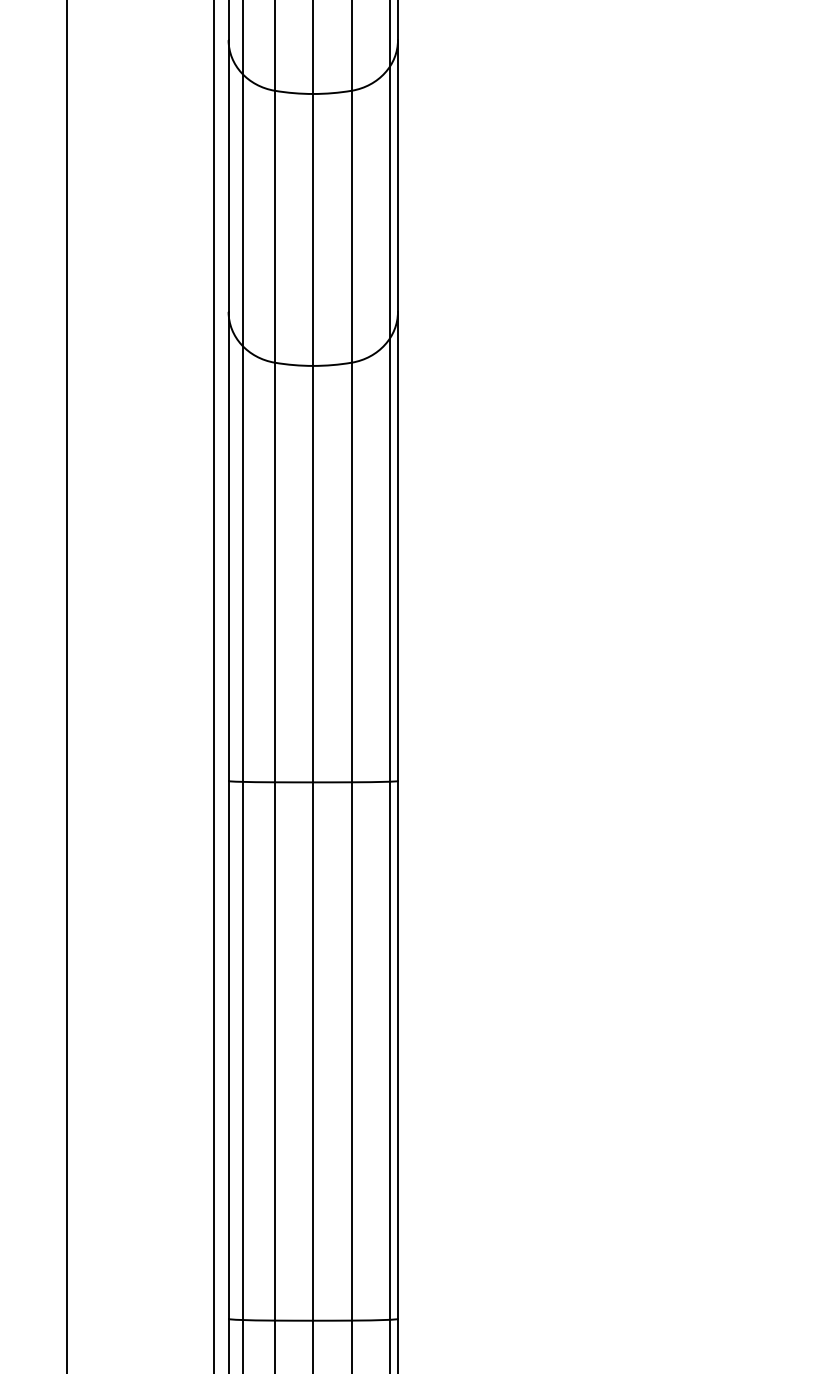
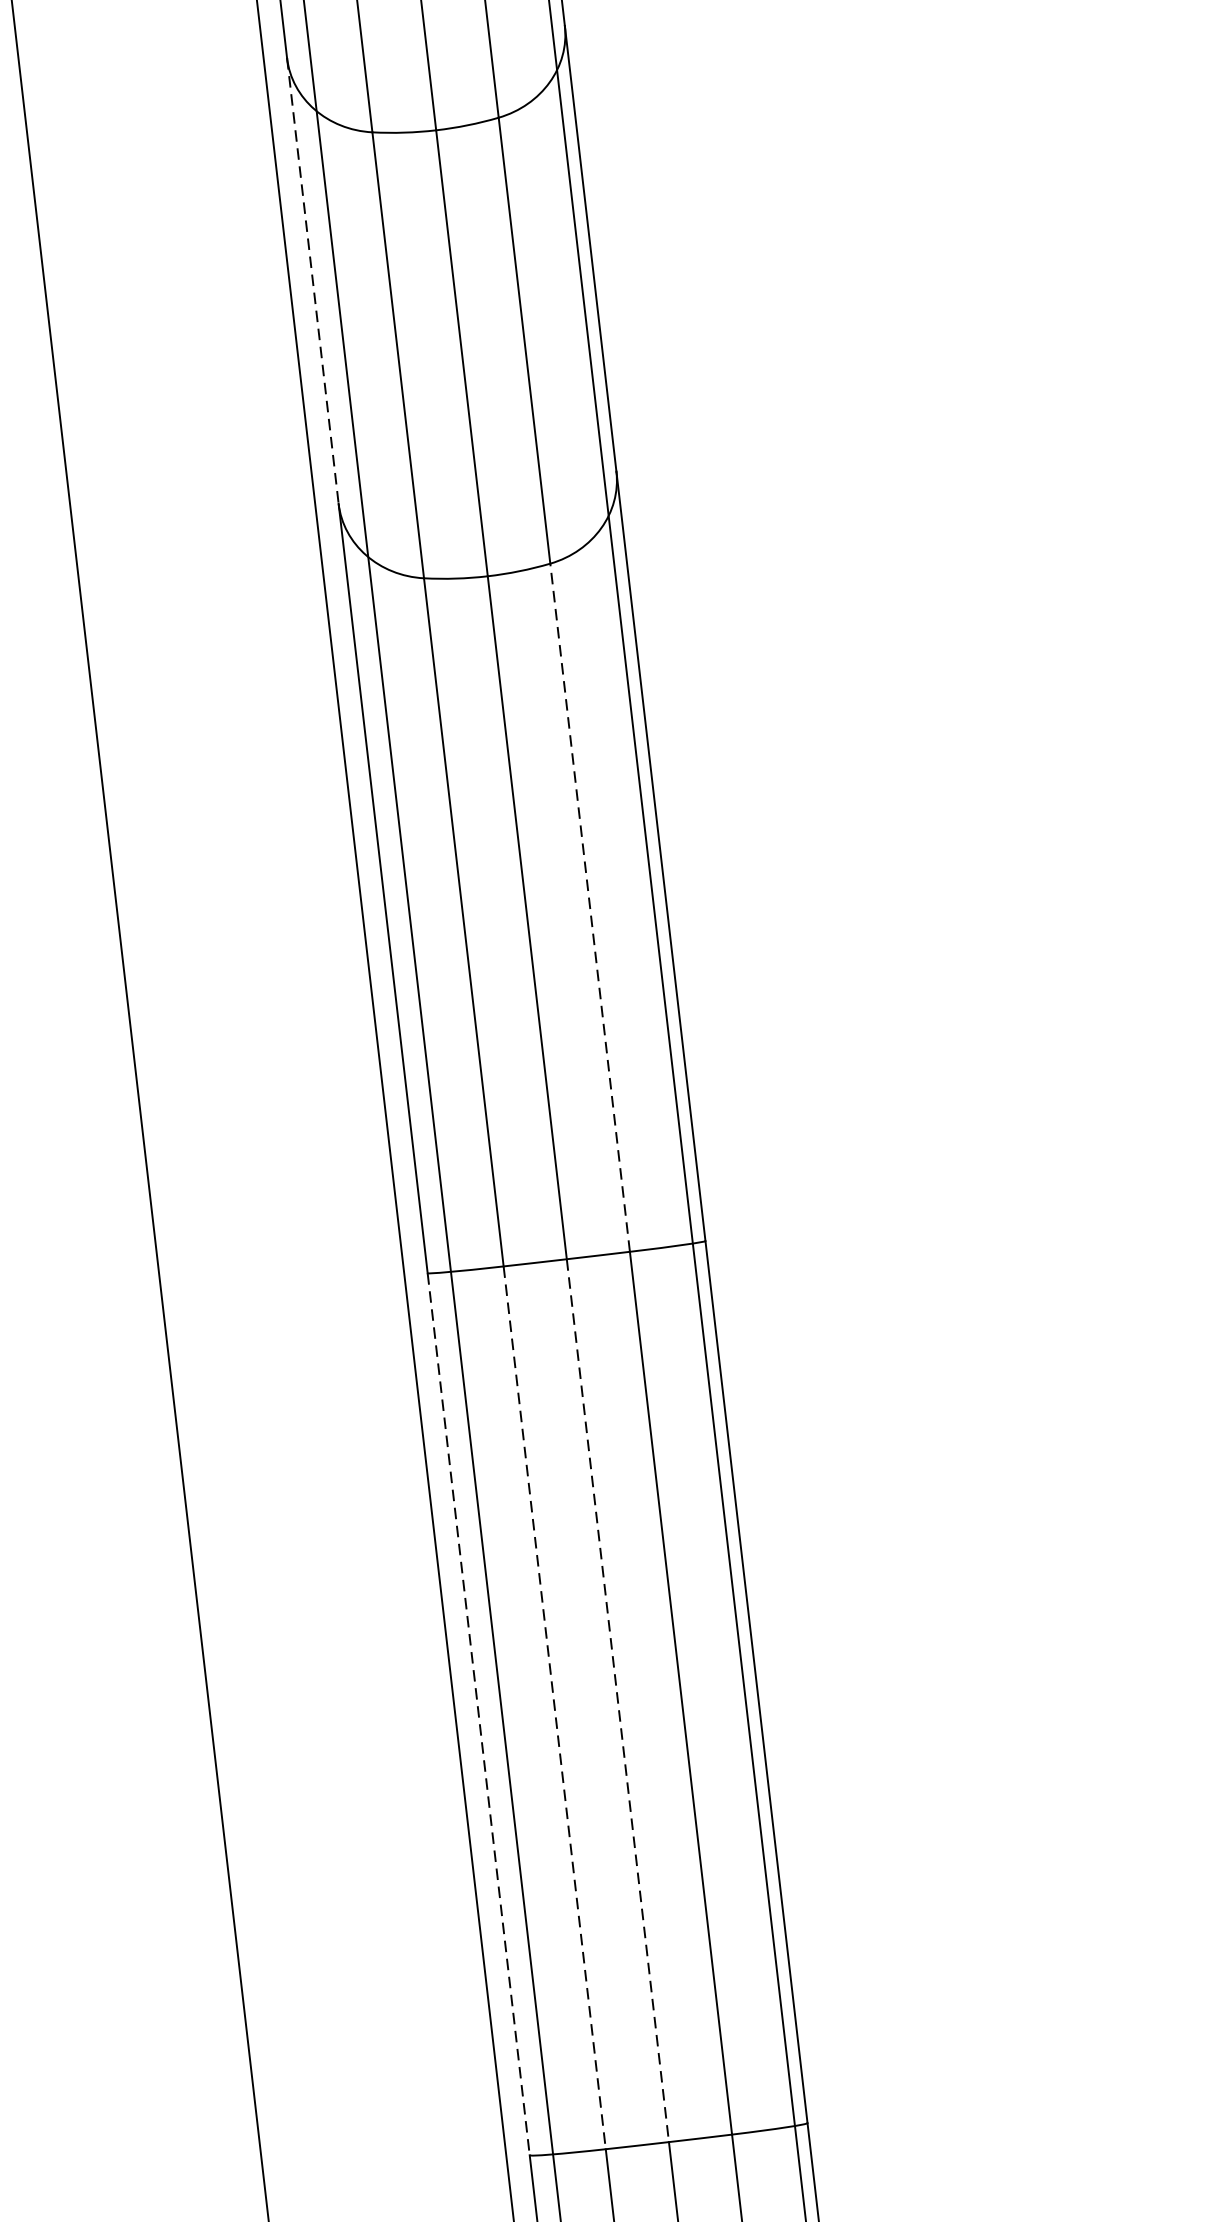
line: (228, 176) -> (312, 281), solid -> dashed
line: (351, 572) -> (589, 907), solid -> dashed
line: (228, 1050) -> (478, 1715), solid -> dashed
line: (274, 1051) -> (554, 1707), solid -> dashed
line: (313, 1052) -> (618, 1702), solid -> dashed

